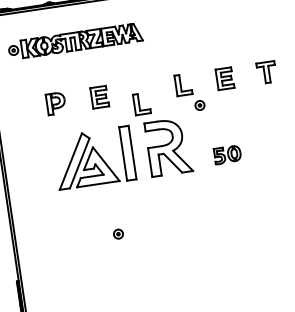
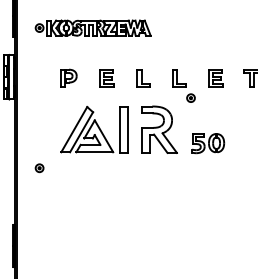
part: (141, 103) -> (143, 78), moved
part: (227, 154) -> (208, 143), size x1.43
part: (118, 234) -> (39, 168), moved

